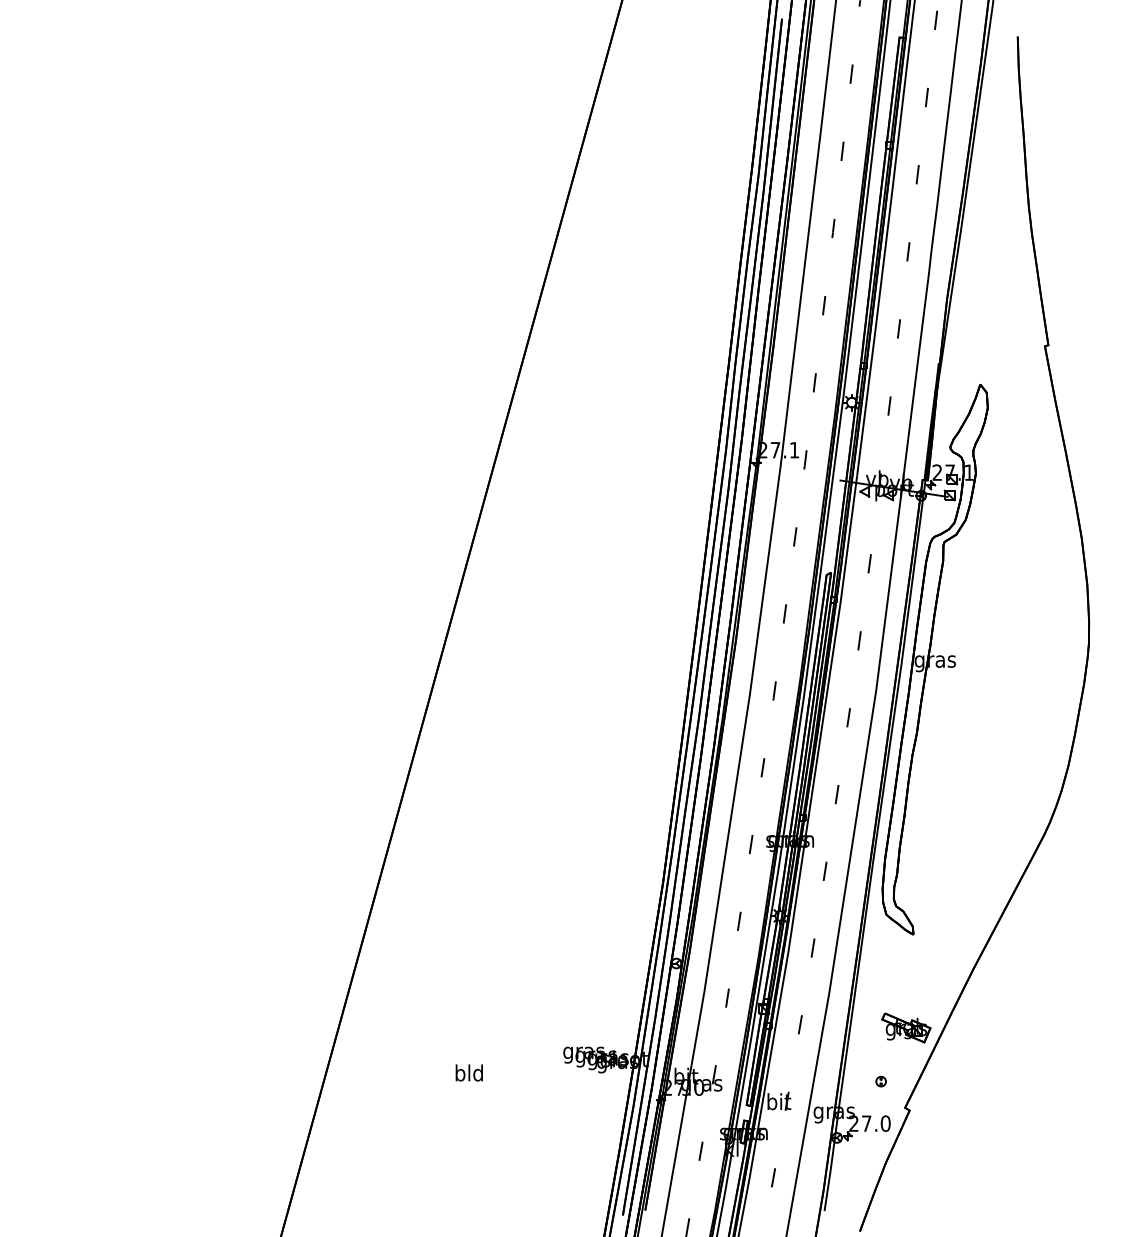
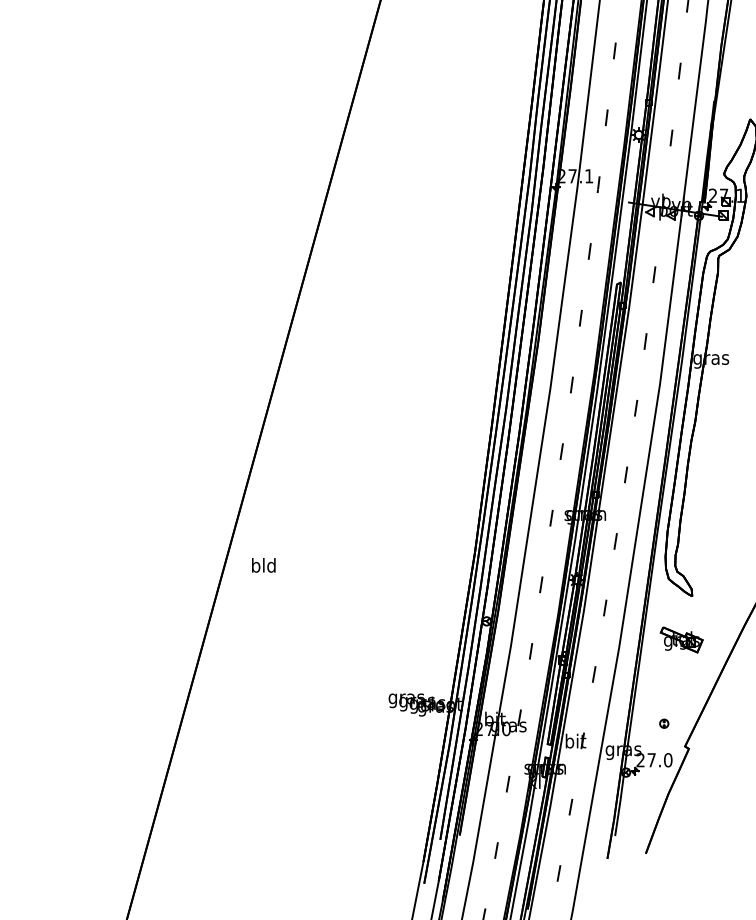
part: (906, 1027) -> (681, 639), moved
text: (468, 1072) -> (263, 564), moved

